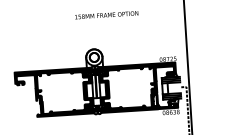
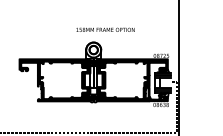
text: (106, 14) -> (105, 29), moved

